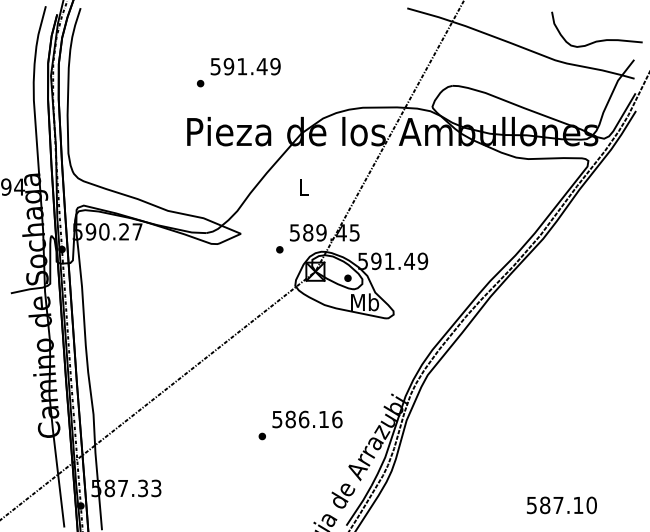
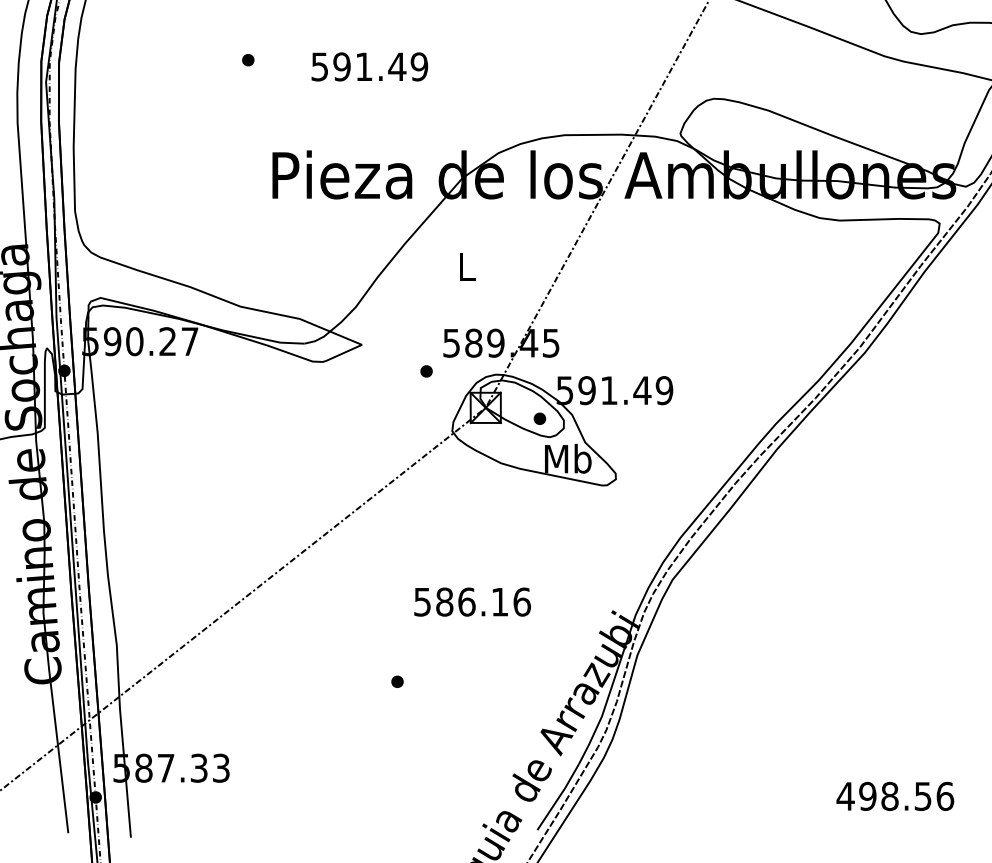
part: (200, 83) -> (248, 59), moved
text: (307, 419) -> (472, 602), moved
text: (561, 505) -> (894, 796), 587.10 -> 498.56

